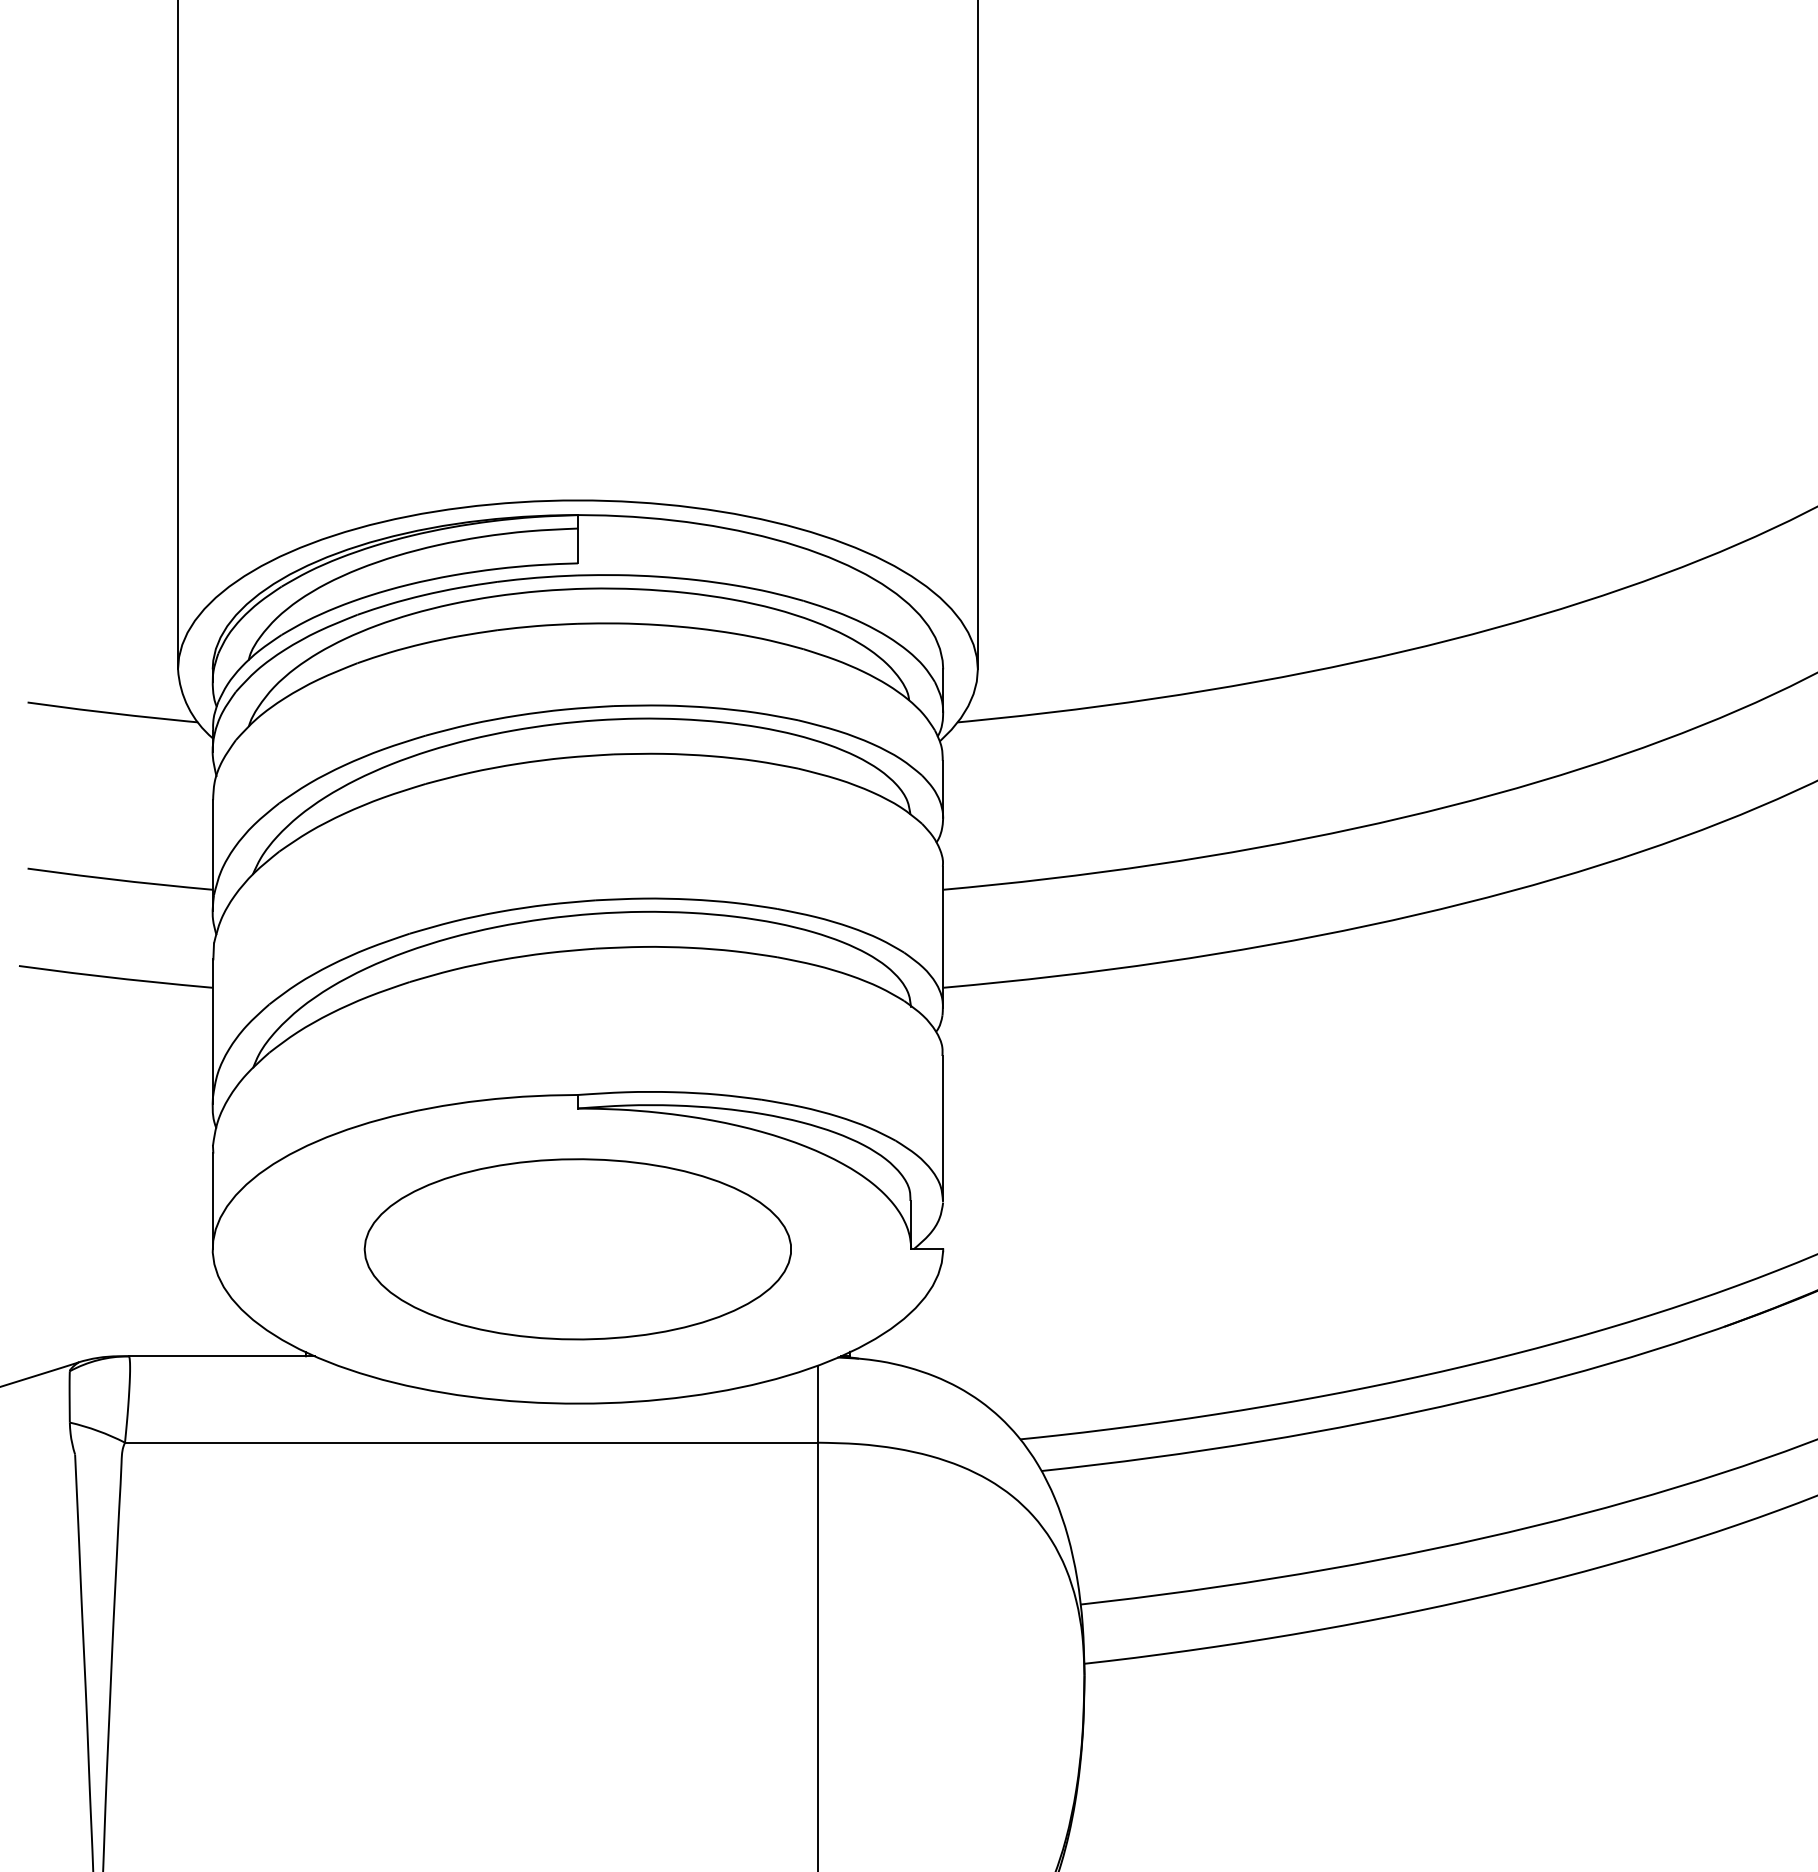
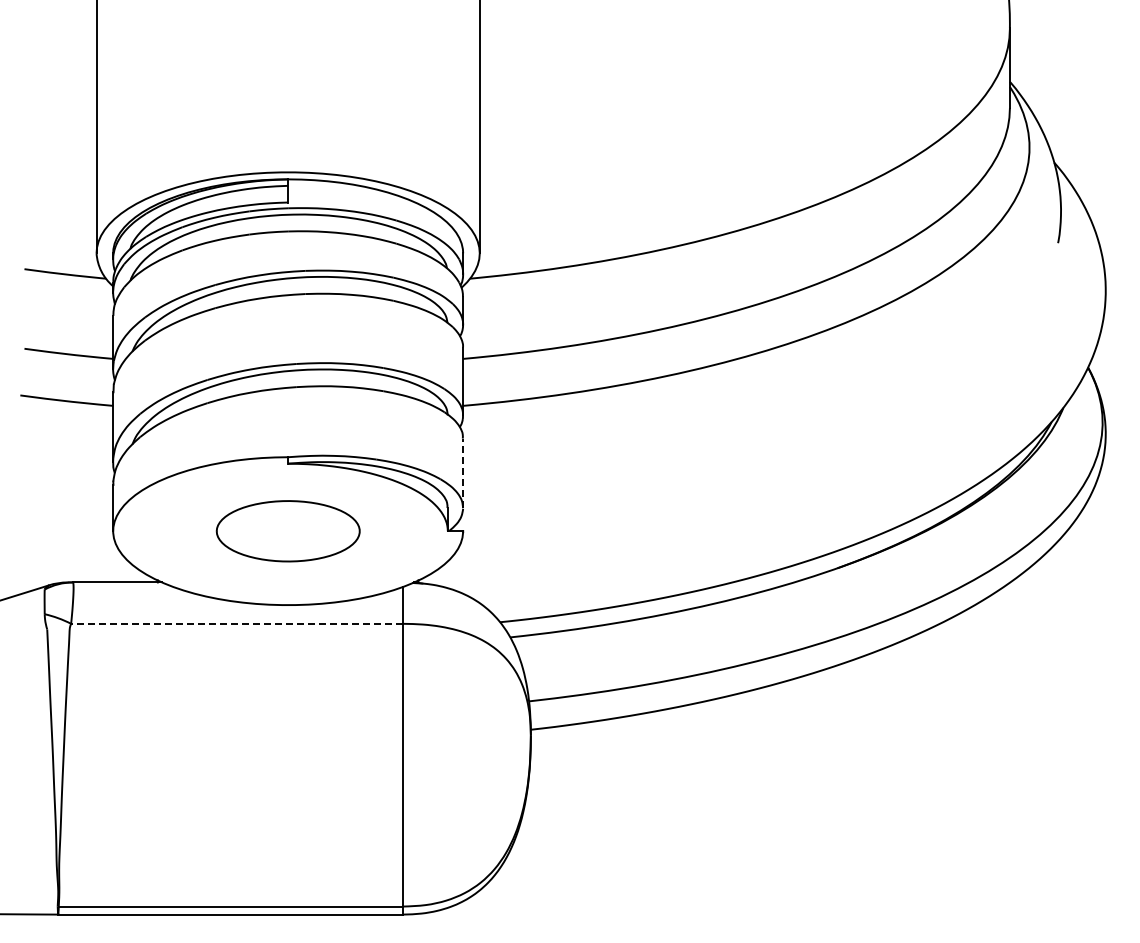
line: (943, 1128) -> (463, 473), solid -> dashed
part: (578, 1249) -> (288, 531), size x0.7
line: (472, 1441) -> (237, 623), solid -> dashed

